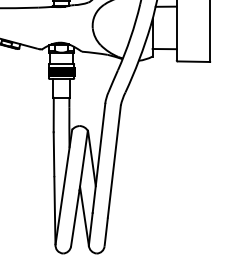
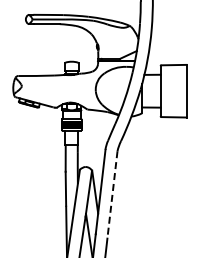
line: (114, 161) -> (112, 194), solid -> dashed

